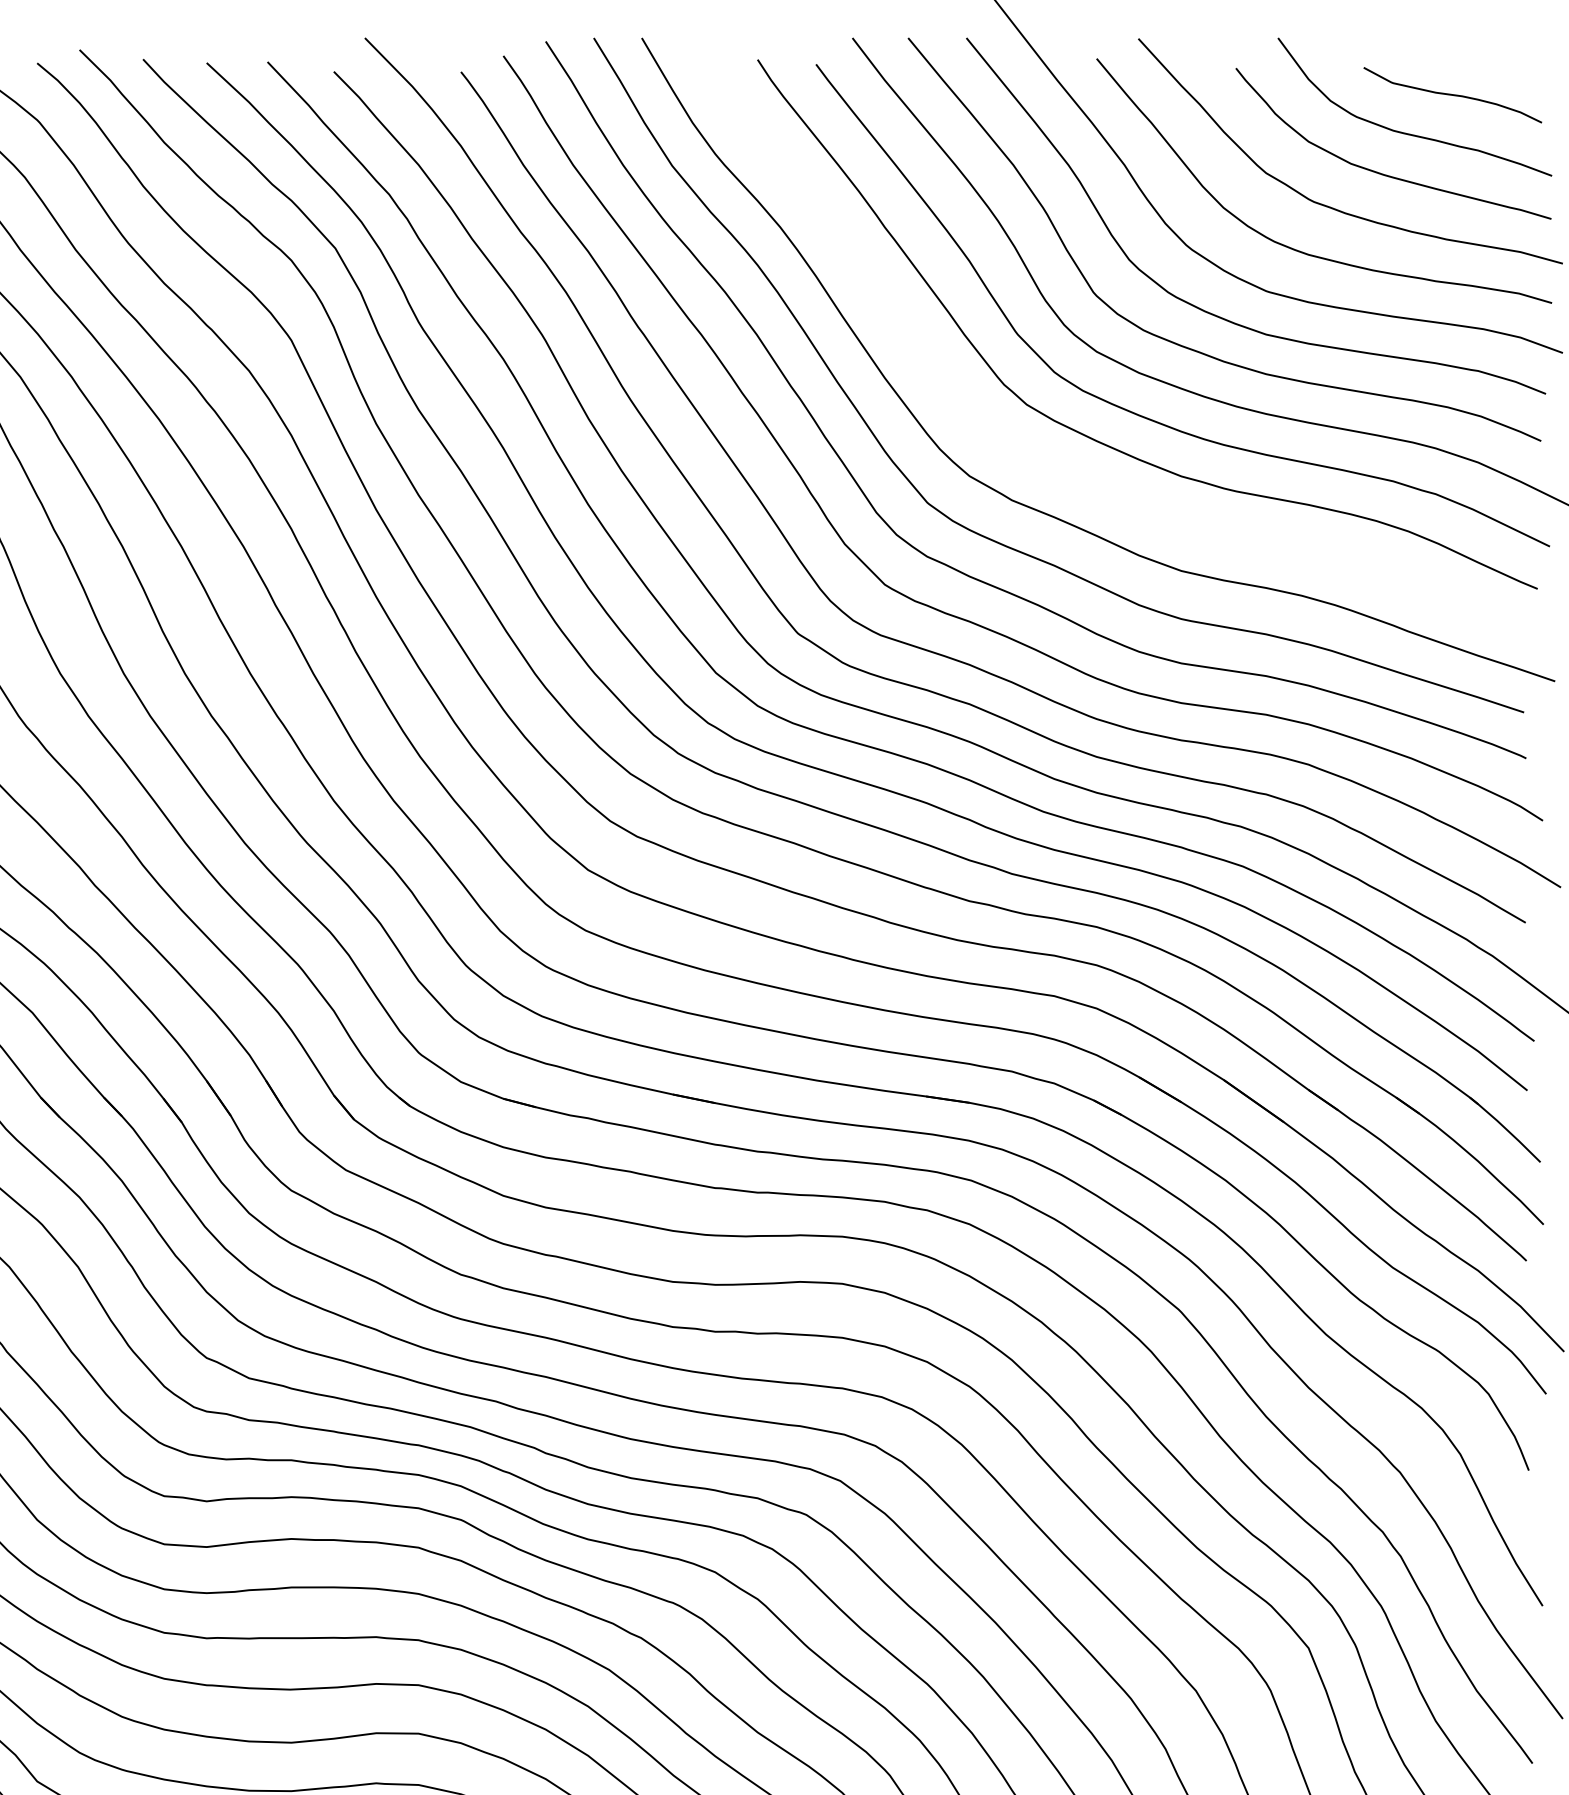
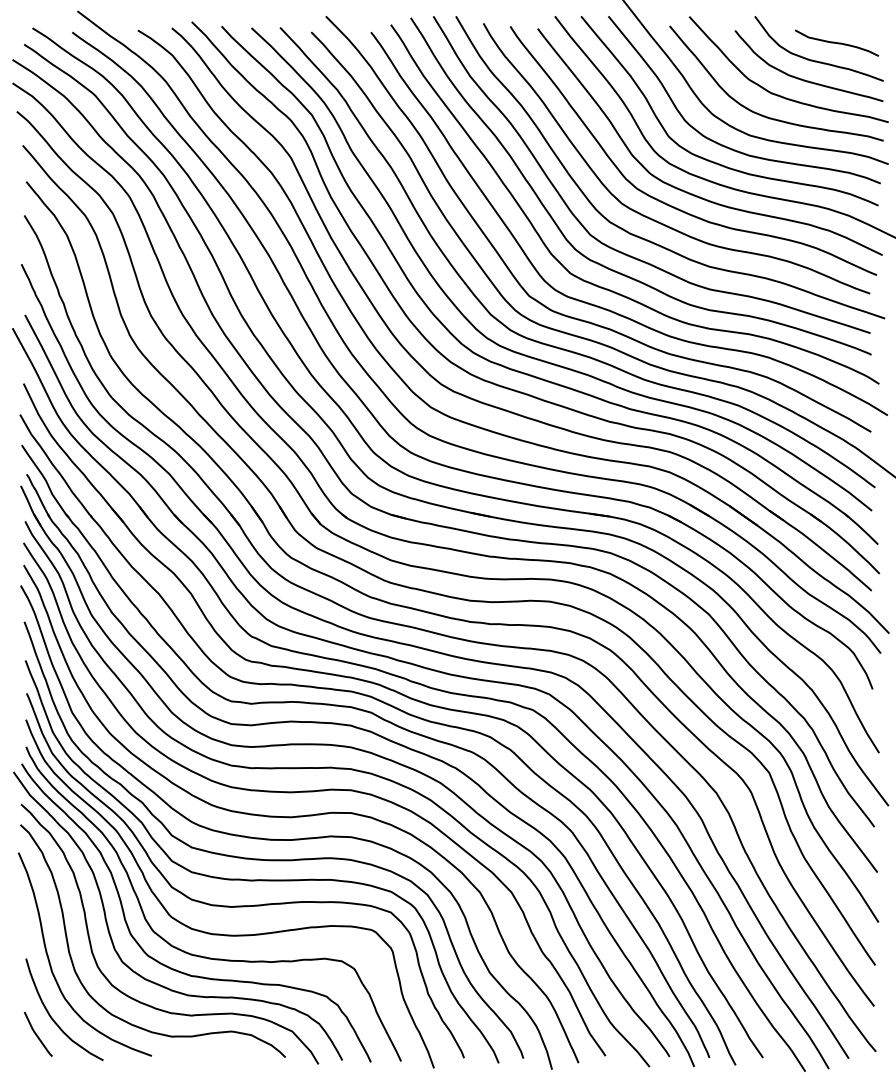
curve: (1051, 464) -> (648, 216), added

